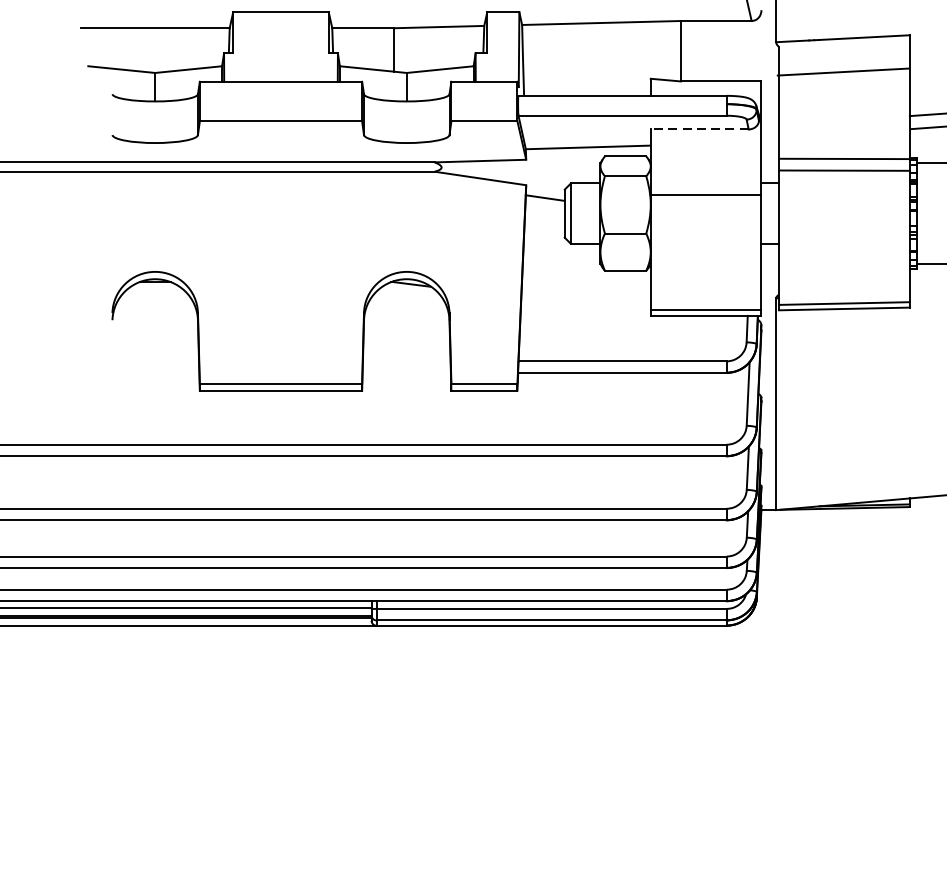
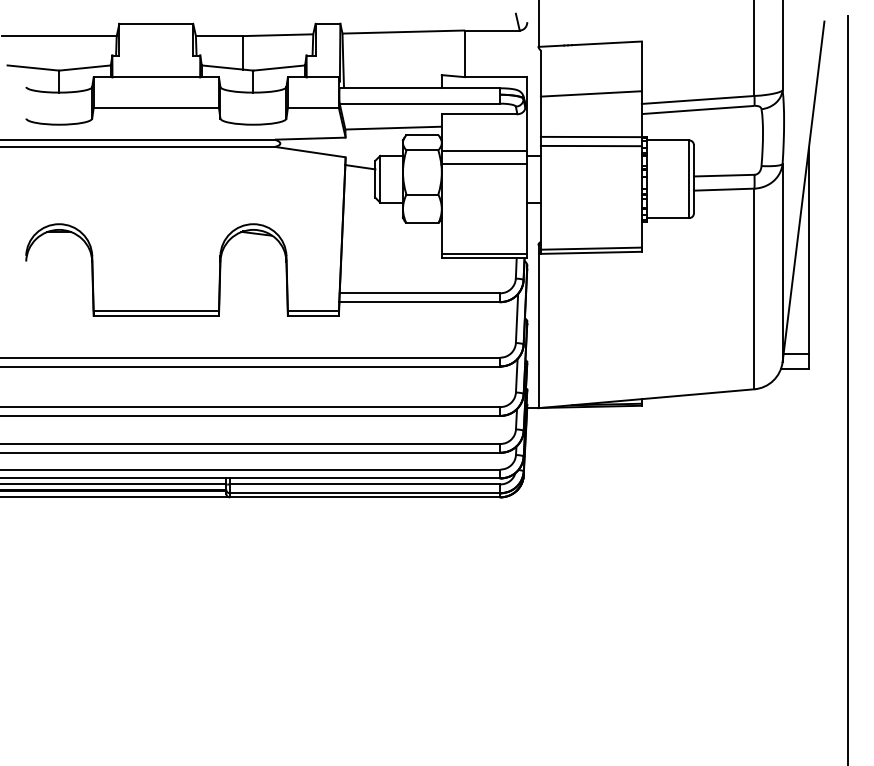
line: (842, 71) -> (590, 93), moved
line: (699, 129) -> (479, 114), dashed -> solid
line: (706, 177) -> (484, 151), added

